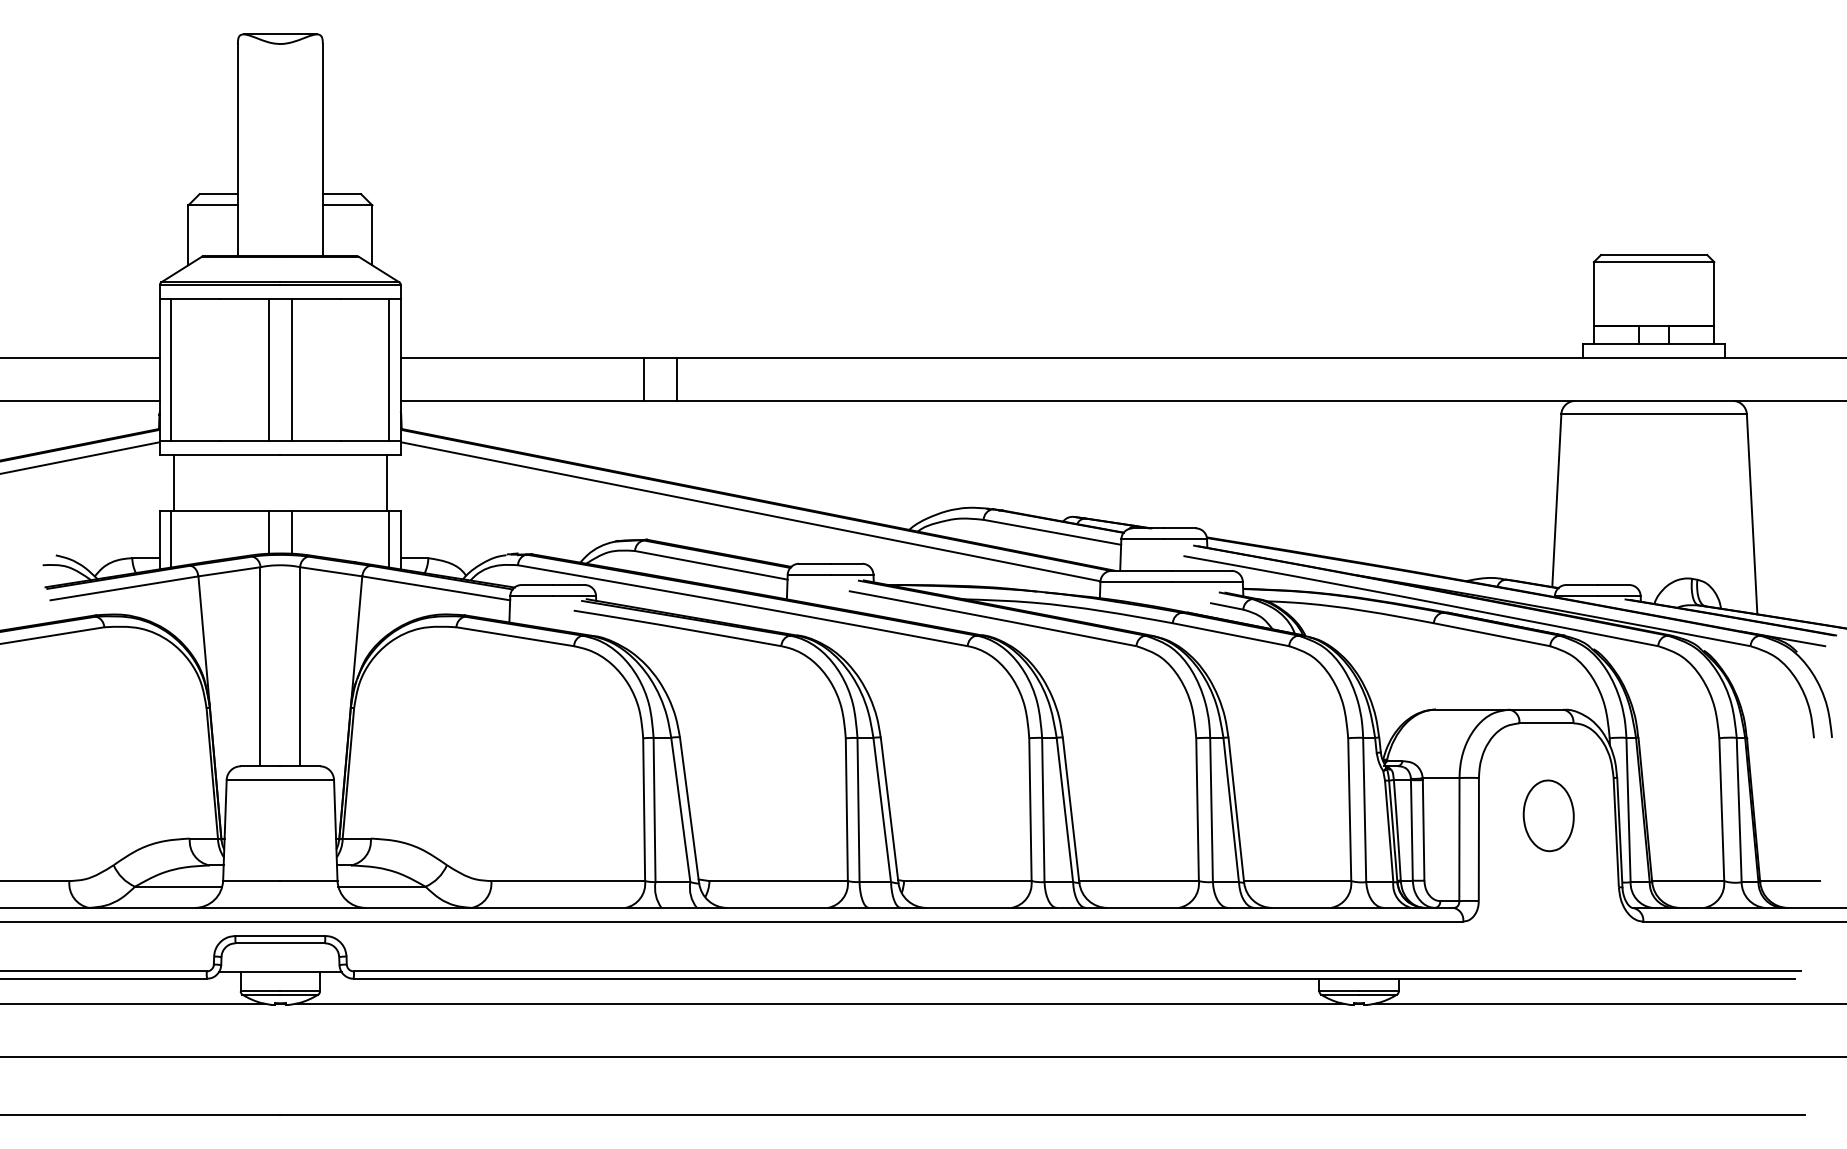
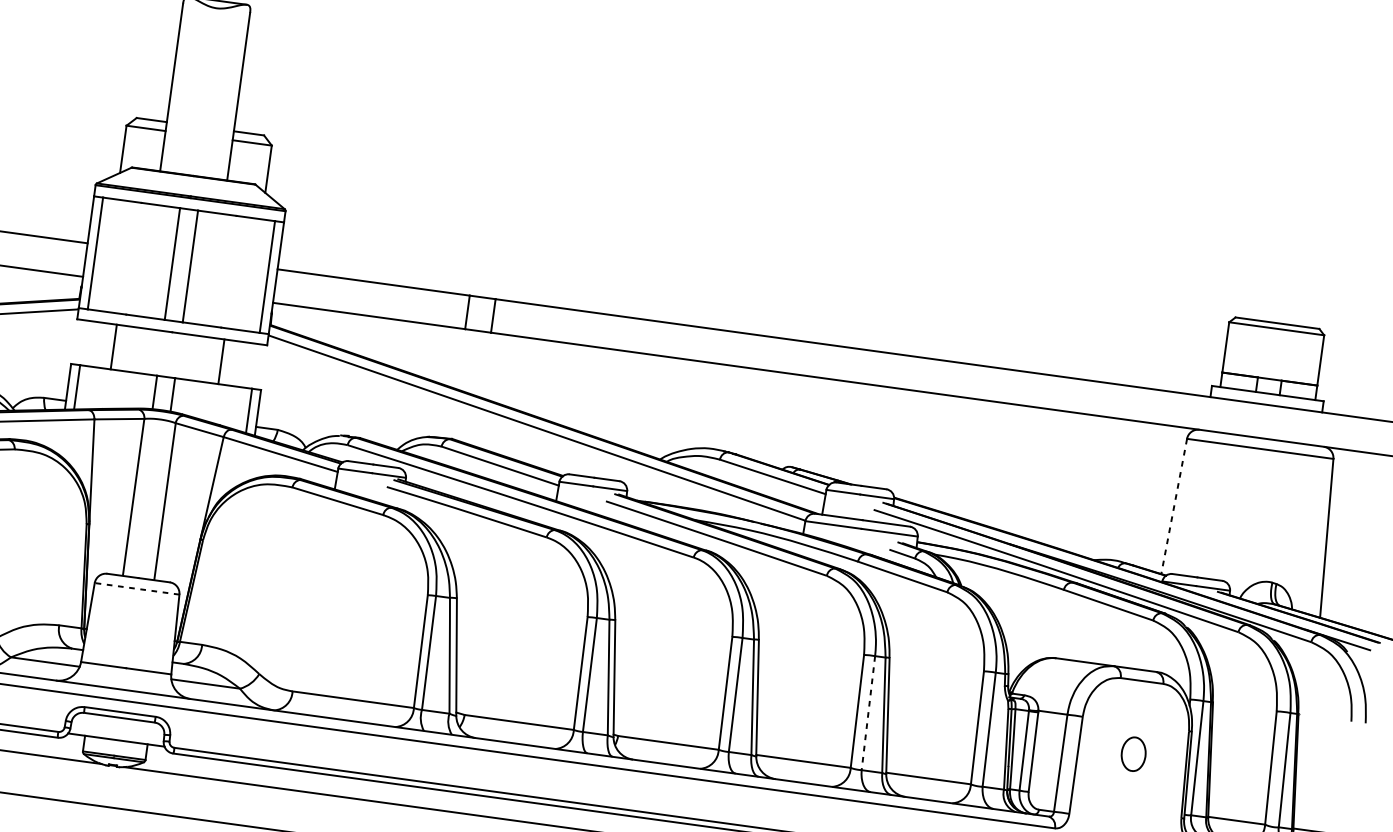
line: (174, 482) -> (114, 346), moved
line: (386, 482) -> (221, 361), moved
line: (1556, 501) -> (1173, 507), solid -> dashed
line: (280, 779) -> (137, 588), solid -> dashed
line: (1211, 810) -> (868, 713), solid -> dashed
part: (1548, 815) -> (1133, 753), size x0.6

